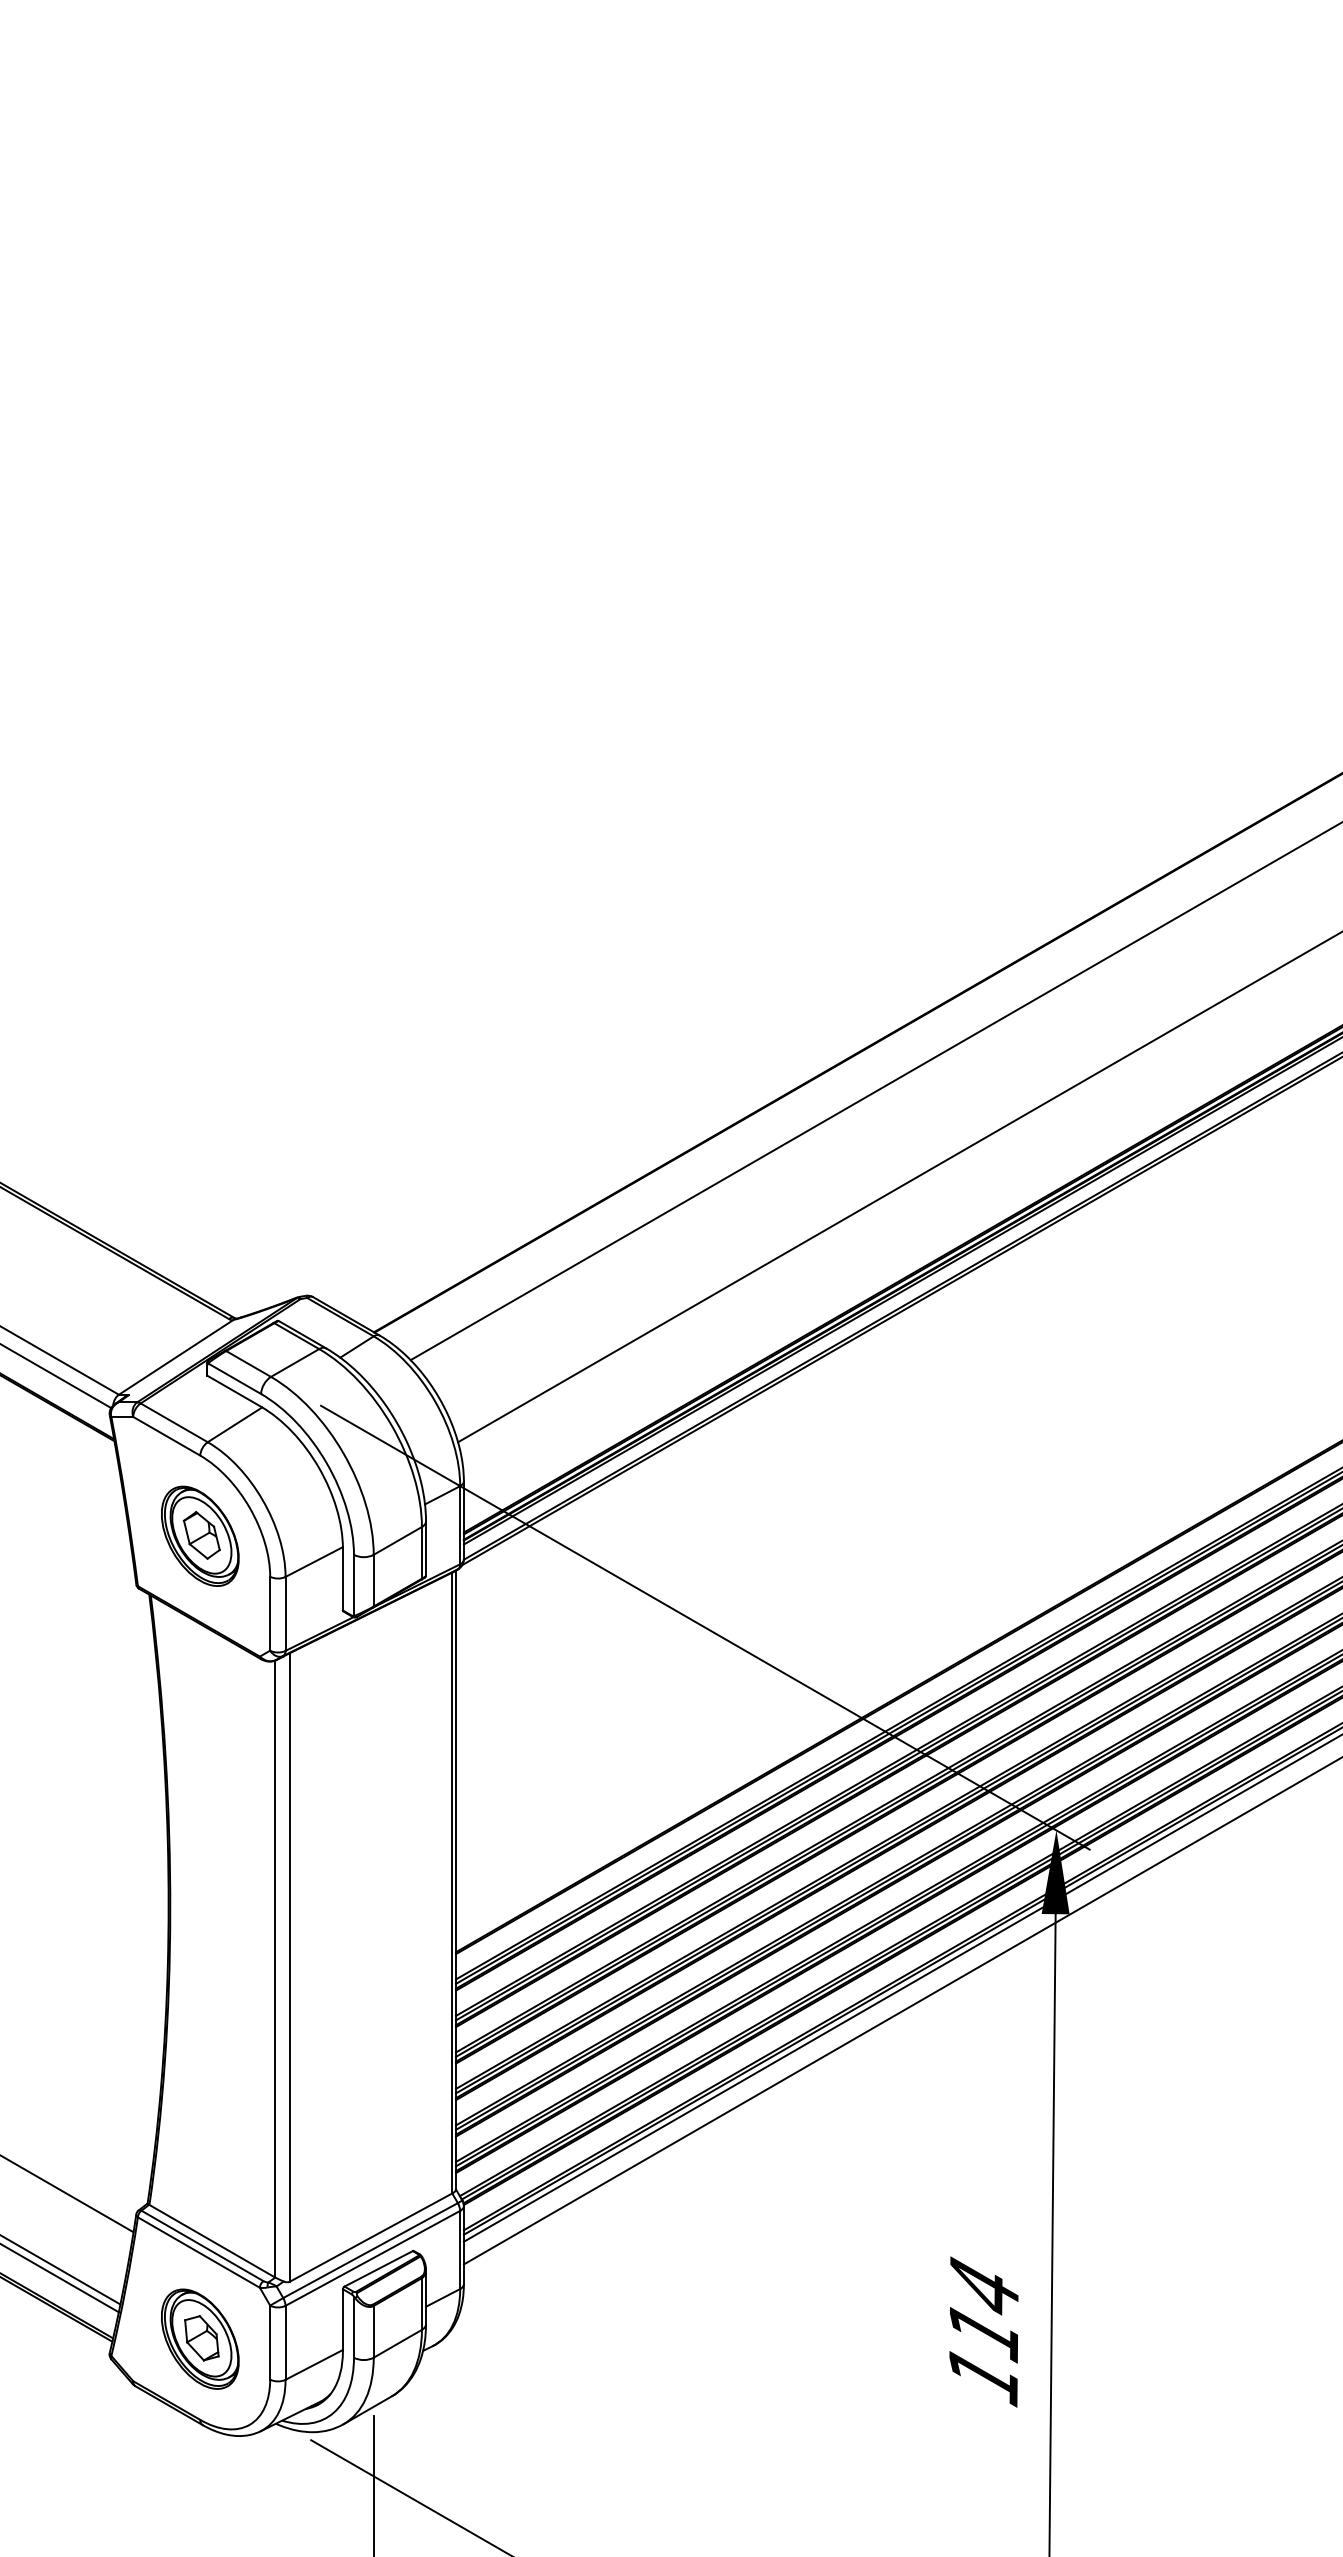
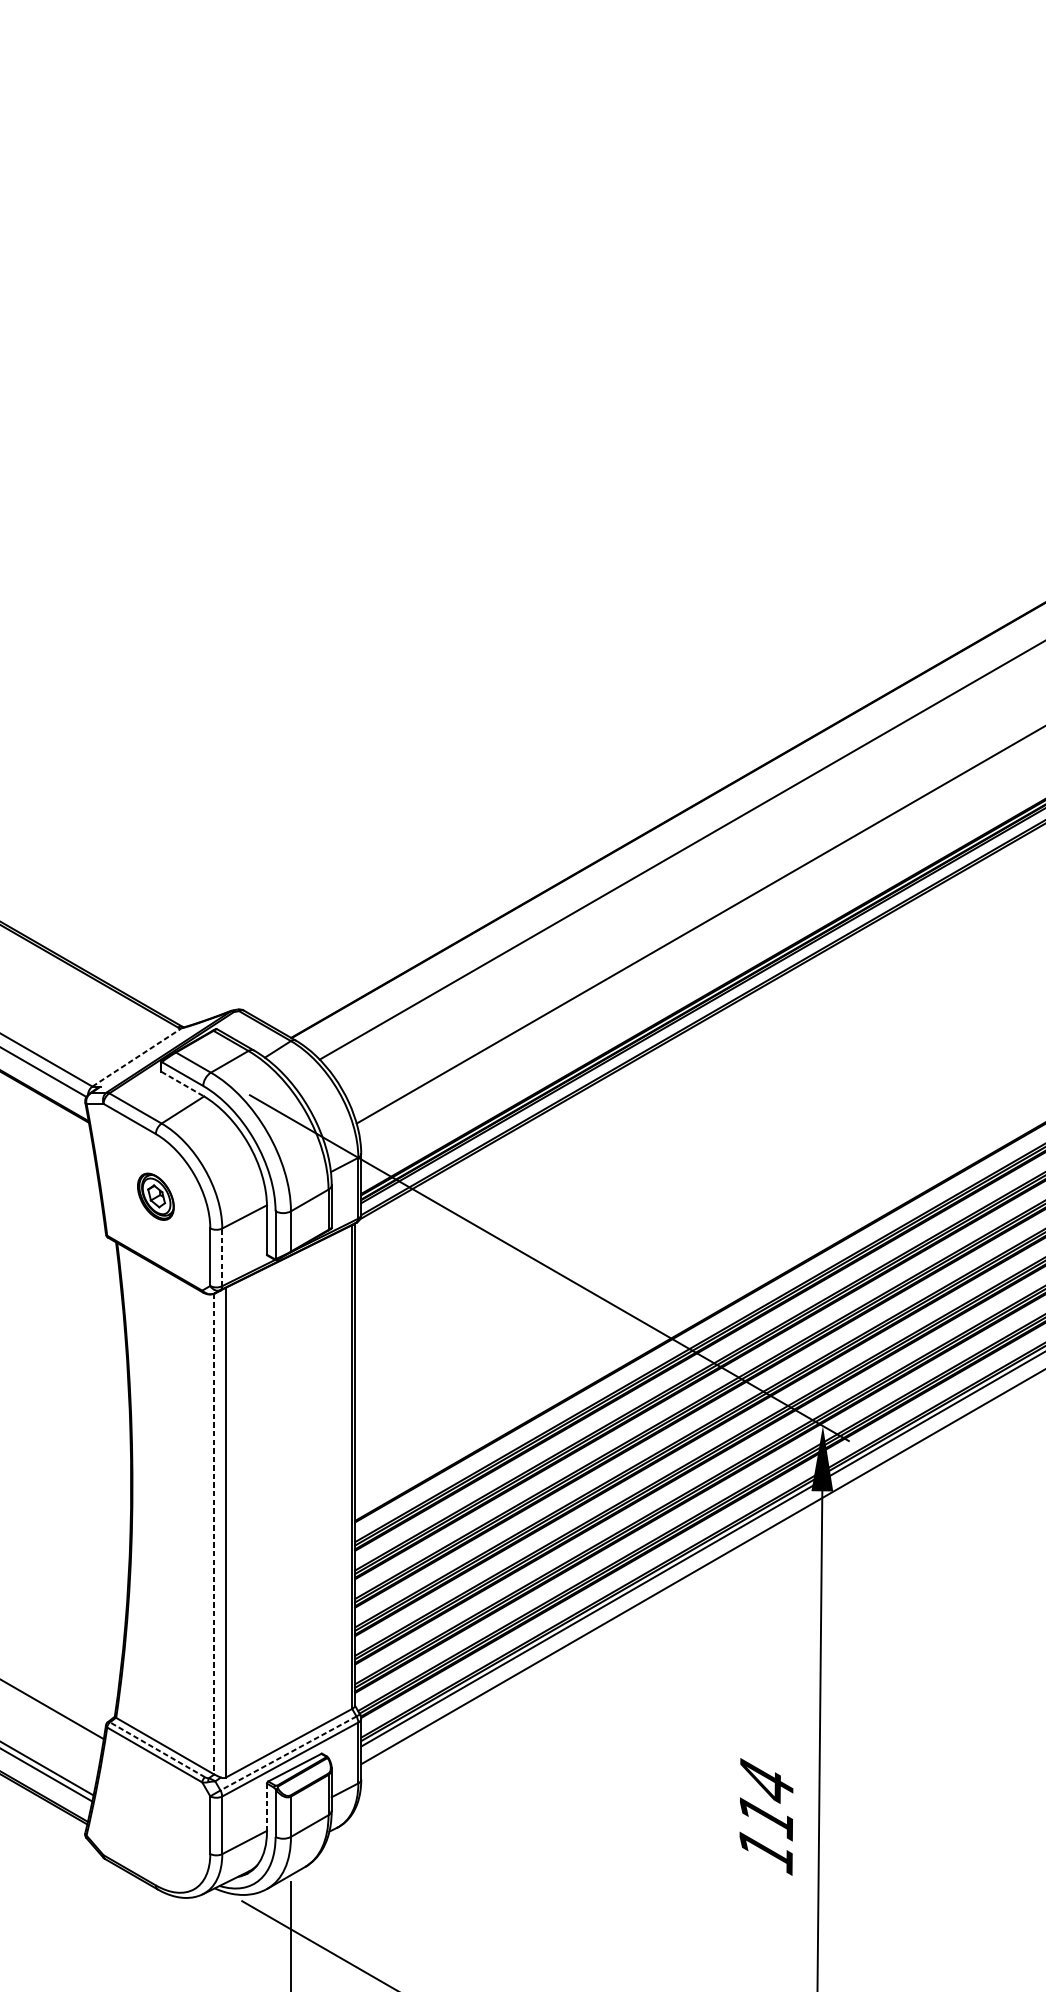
line: (175, 1357) -> (136, 1057), solid -> dashed
line: (234, 1391) -> (182, 1084), solid -> dashed
part: (200, 1535) -> (155, 1196), size x0.6
line: (285, 1613) -> (222, 1257), solid -> dashed
line: (274, 1969) -> (213, 1534), solid -> dashed
line: (202, 2245) -> (157, 1749), solid -> dashed
line: (370, 2250) -> (288, 1753), solid -> dashed
line: (342, 2320) -> (266, 1807), solid -> dashed
part: (200, 2338) -> (155, 1821), removed

